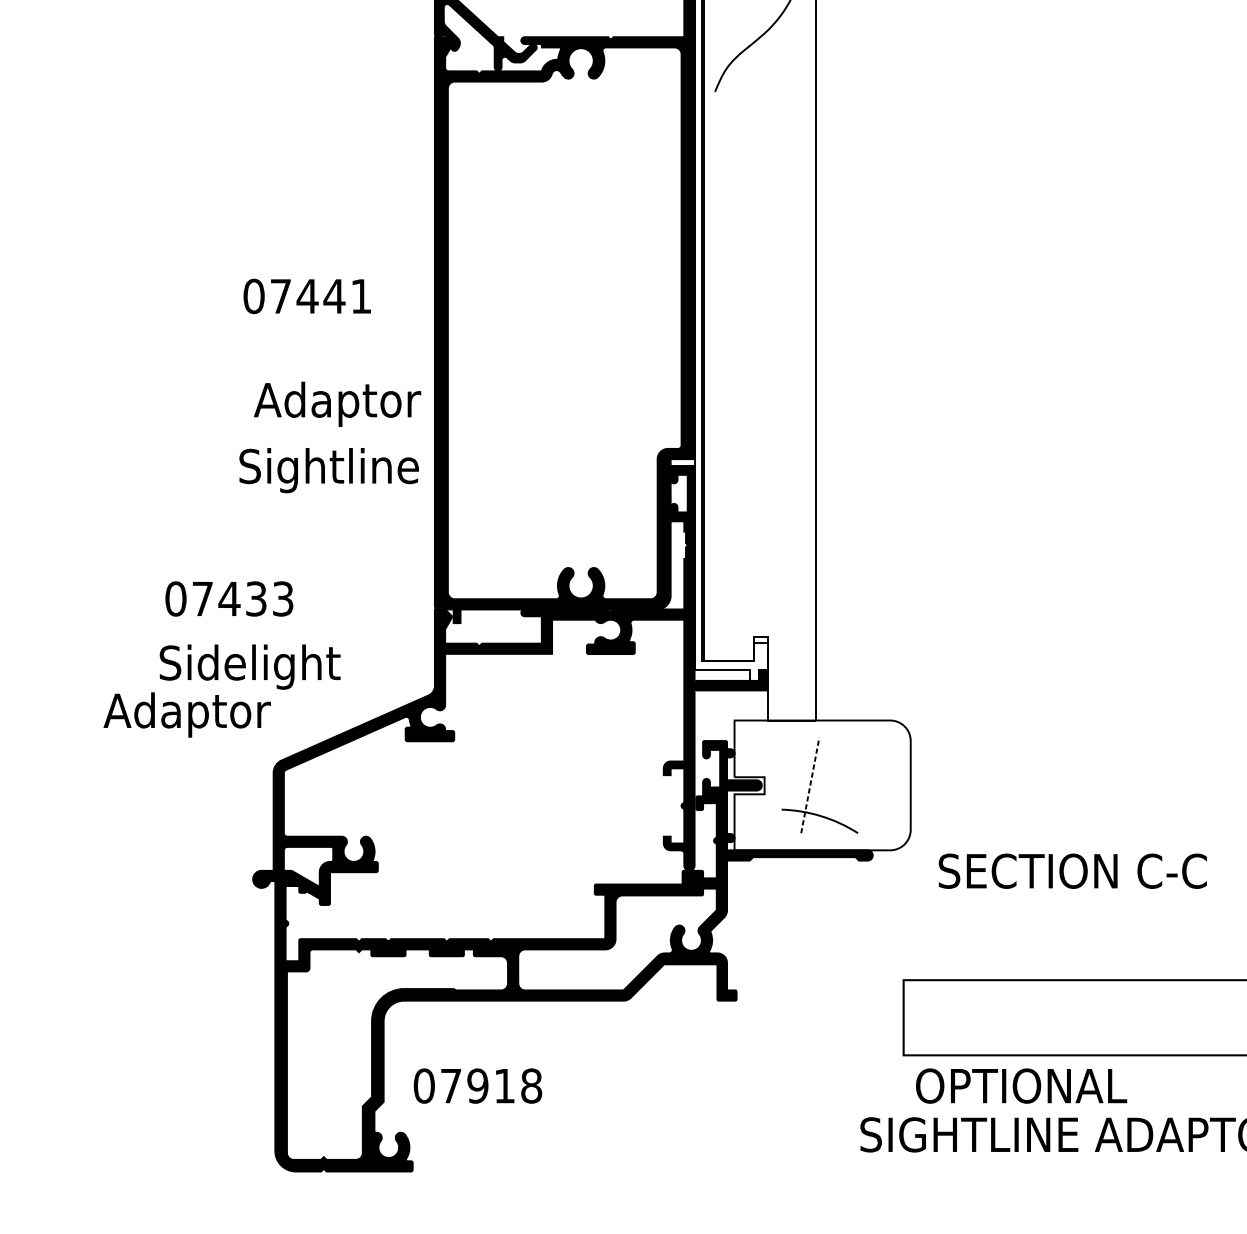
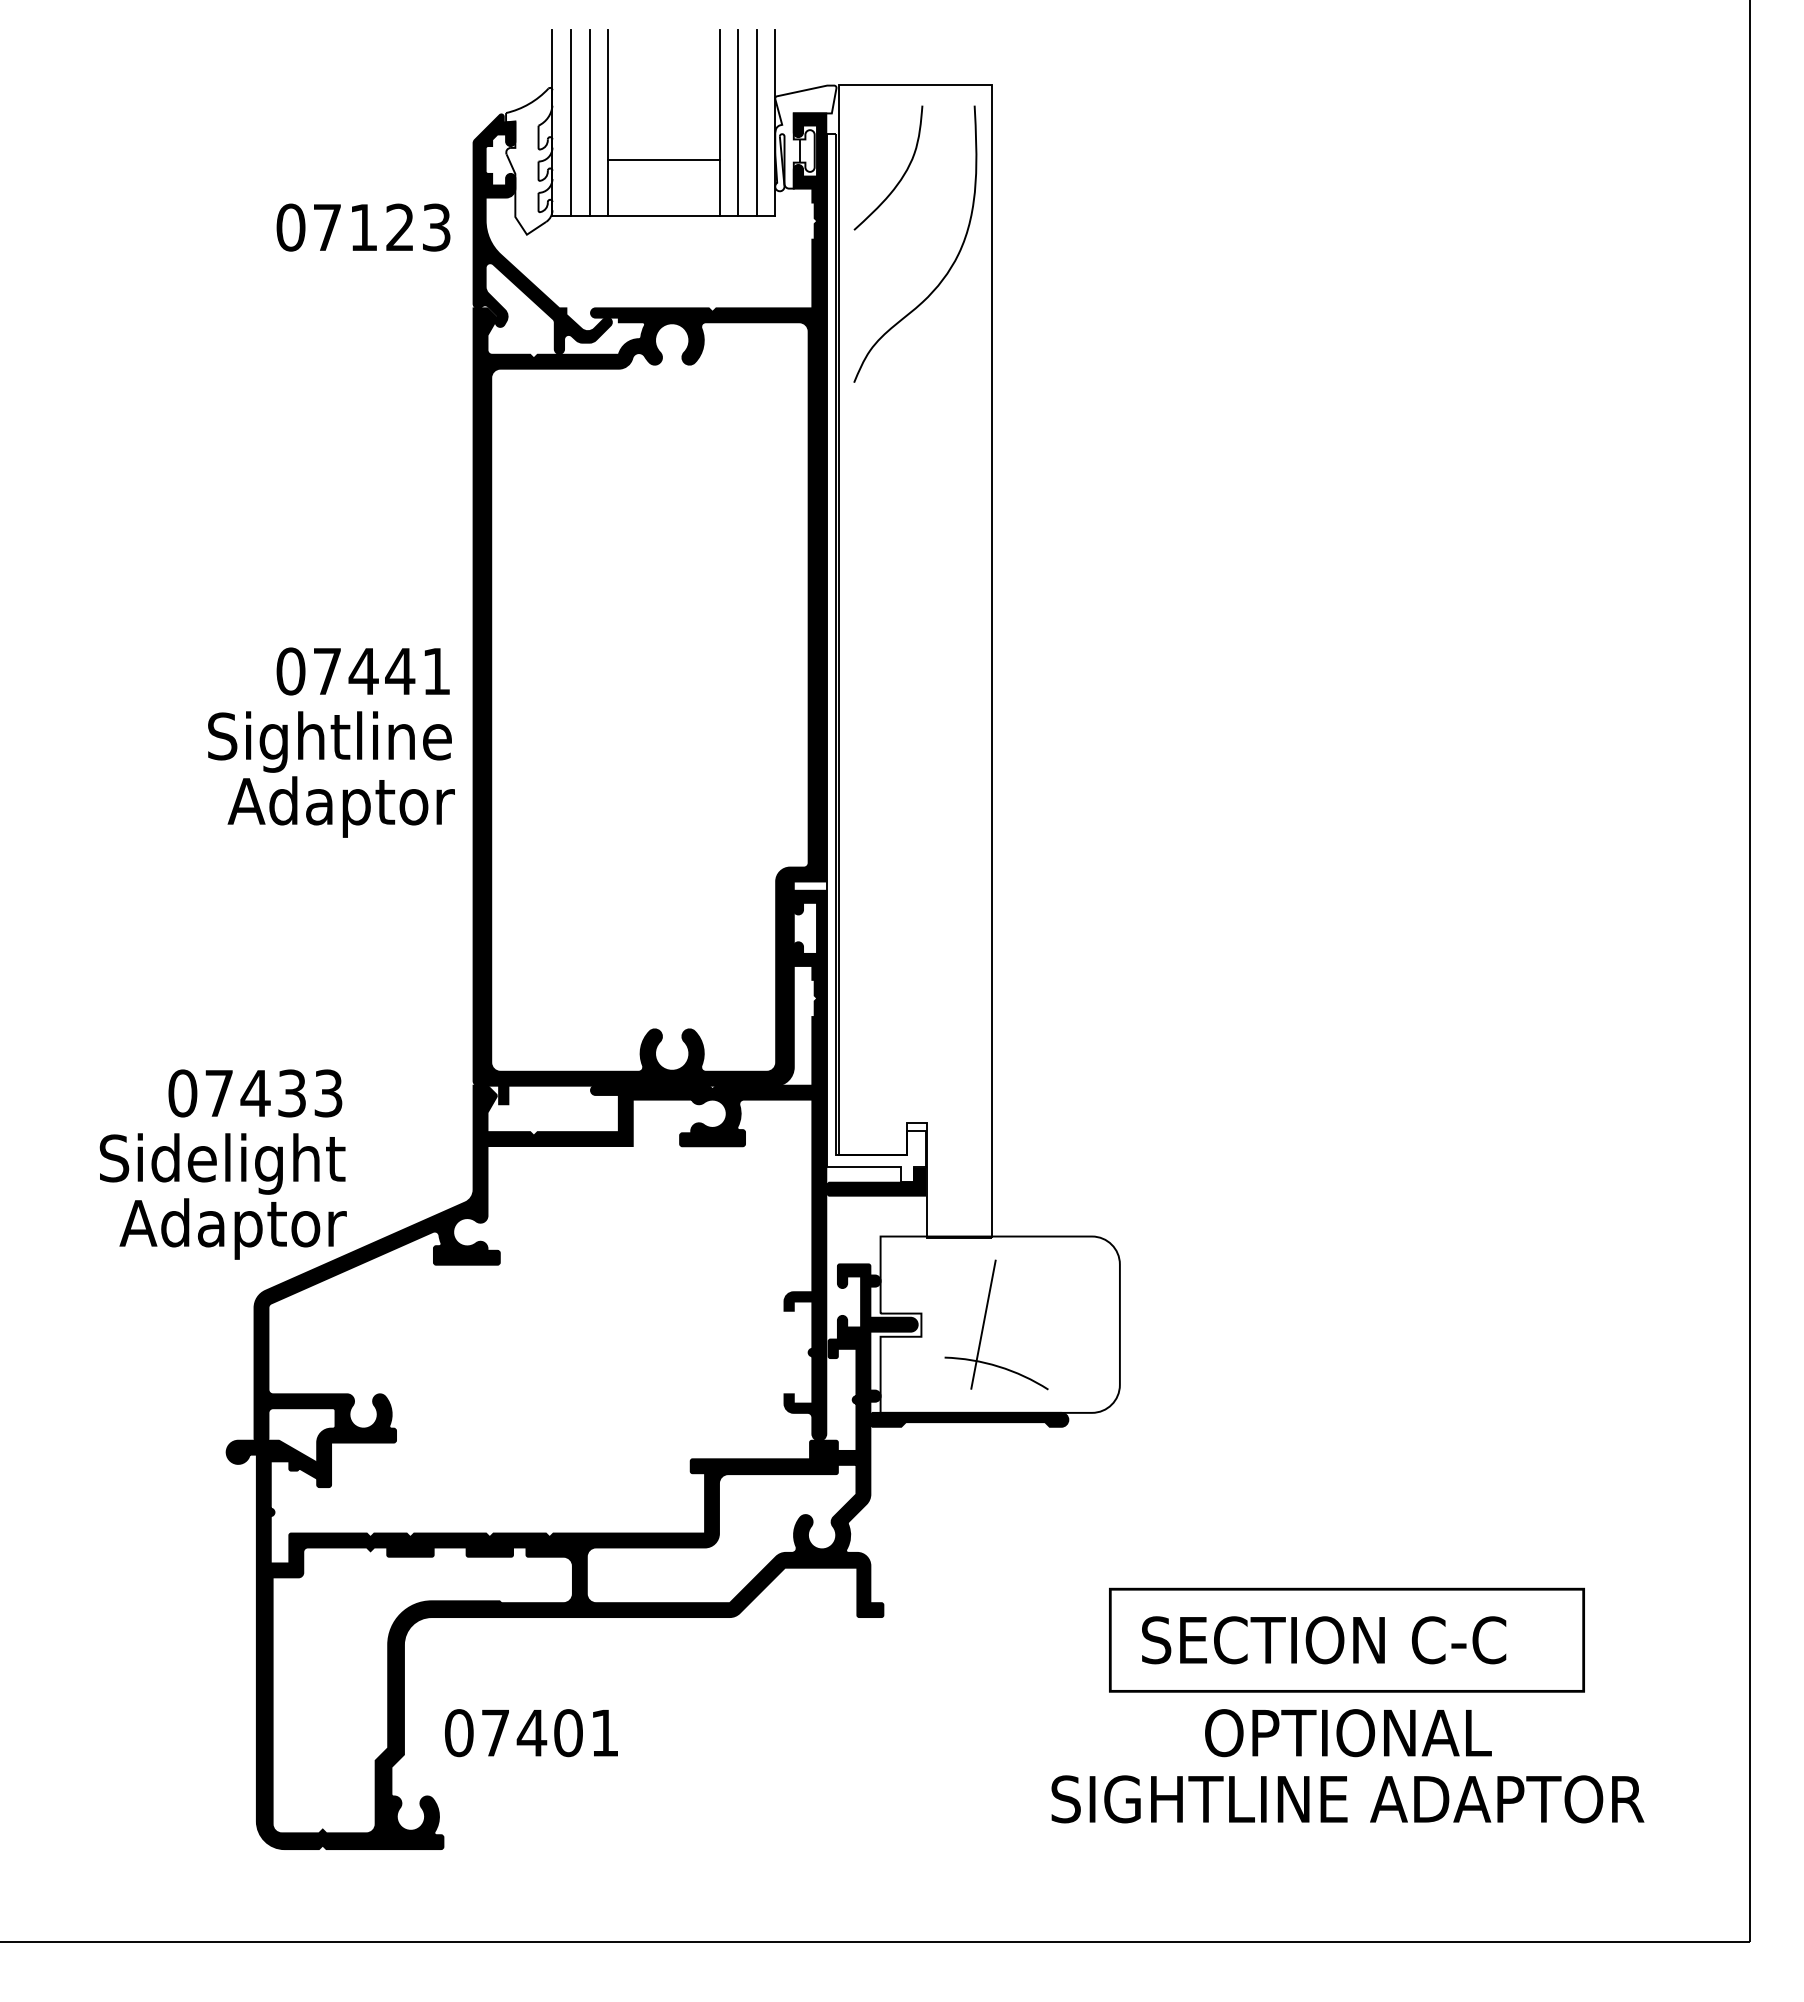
text: (306, 296) -> (362, 671), moved
text: (328, 470) -> (329, 741), moved
text: (229, 599) -> (255, 1093), moved
text: (186, 714) -> (232, 1228), moved
line: (810, 785) -> (983, 1324), dashed -> solid
text: (1073, 871) -> (1324, 1640), moved
text: (504, 1086) -> (567, 1733), 07918 -> 07401
text: (1021, 1086) -> (1348, 1733), moved

